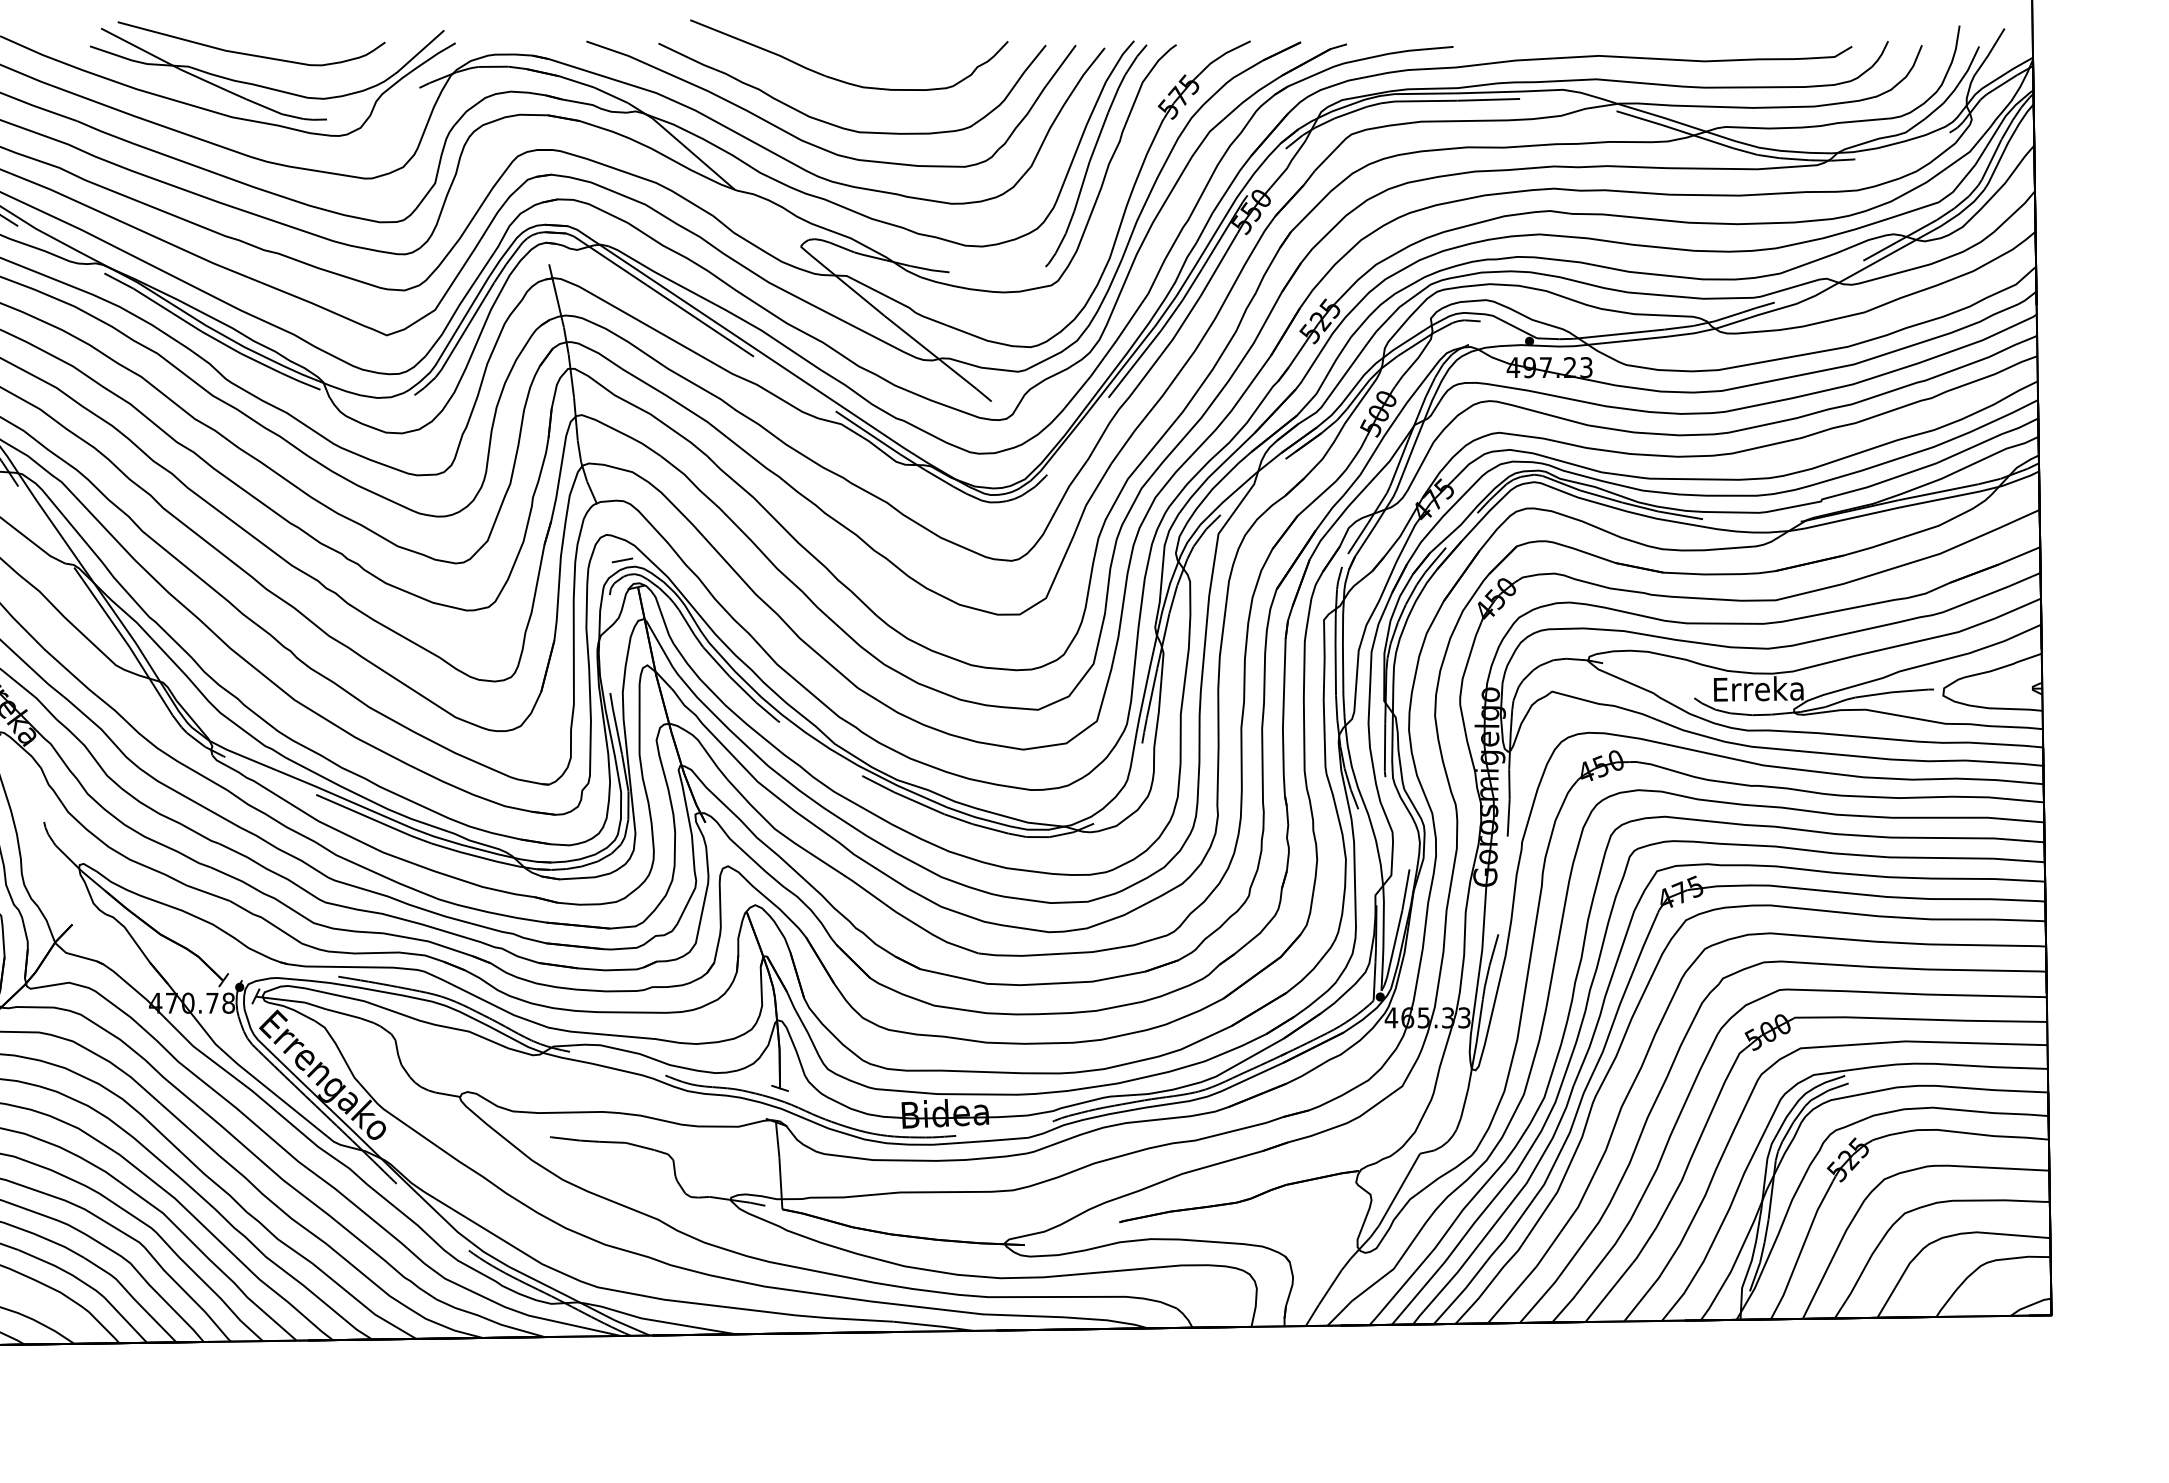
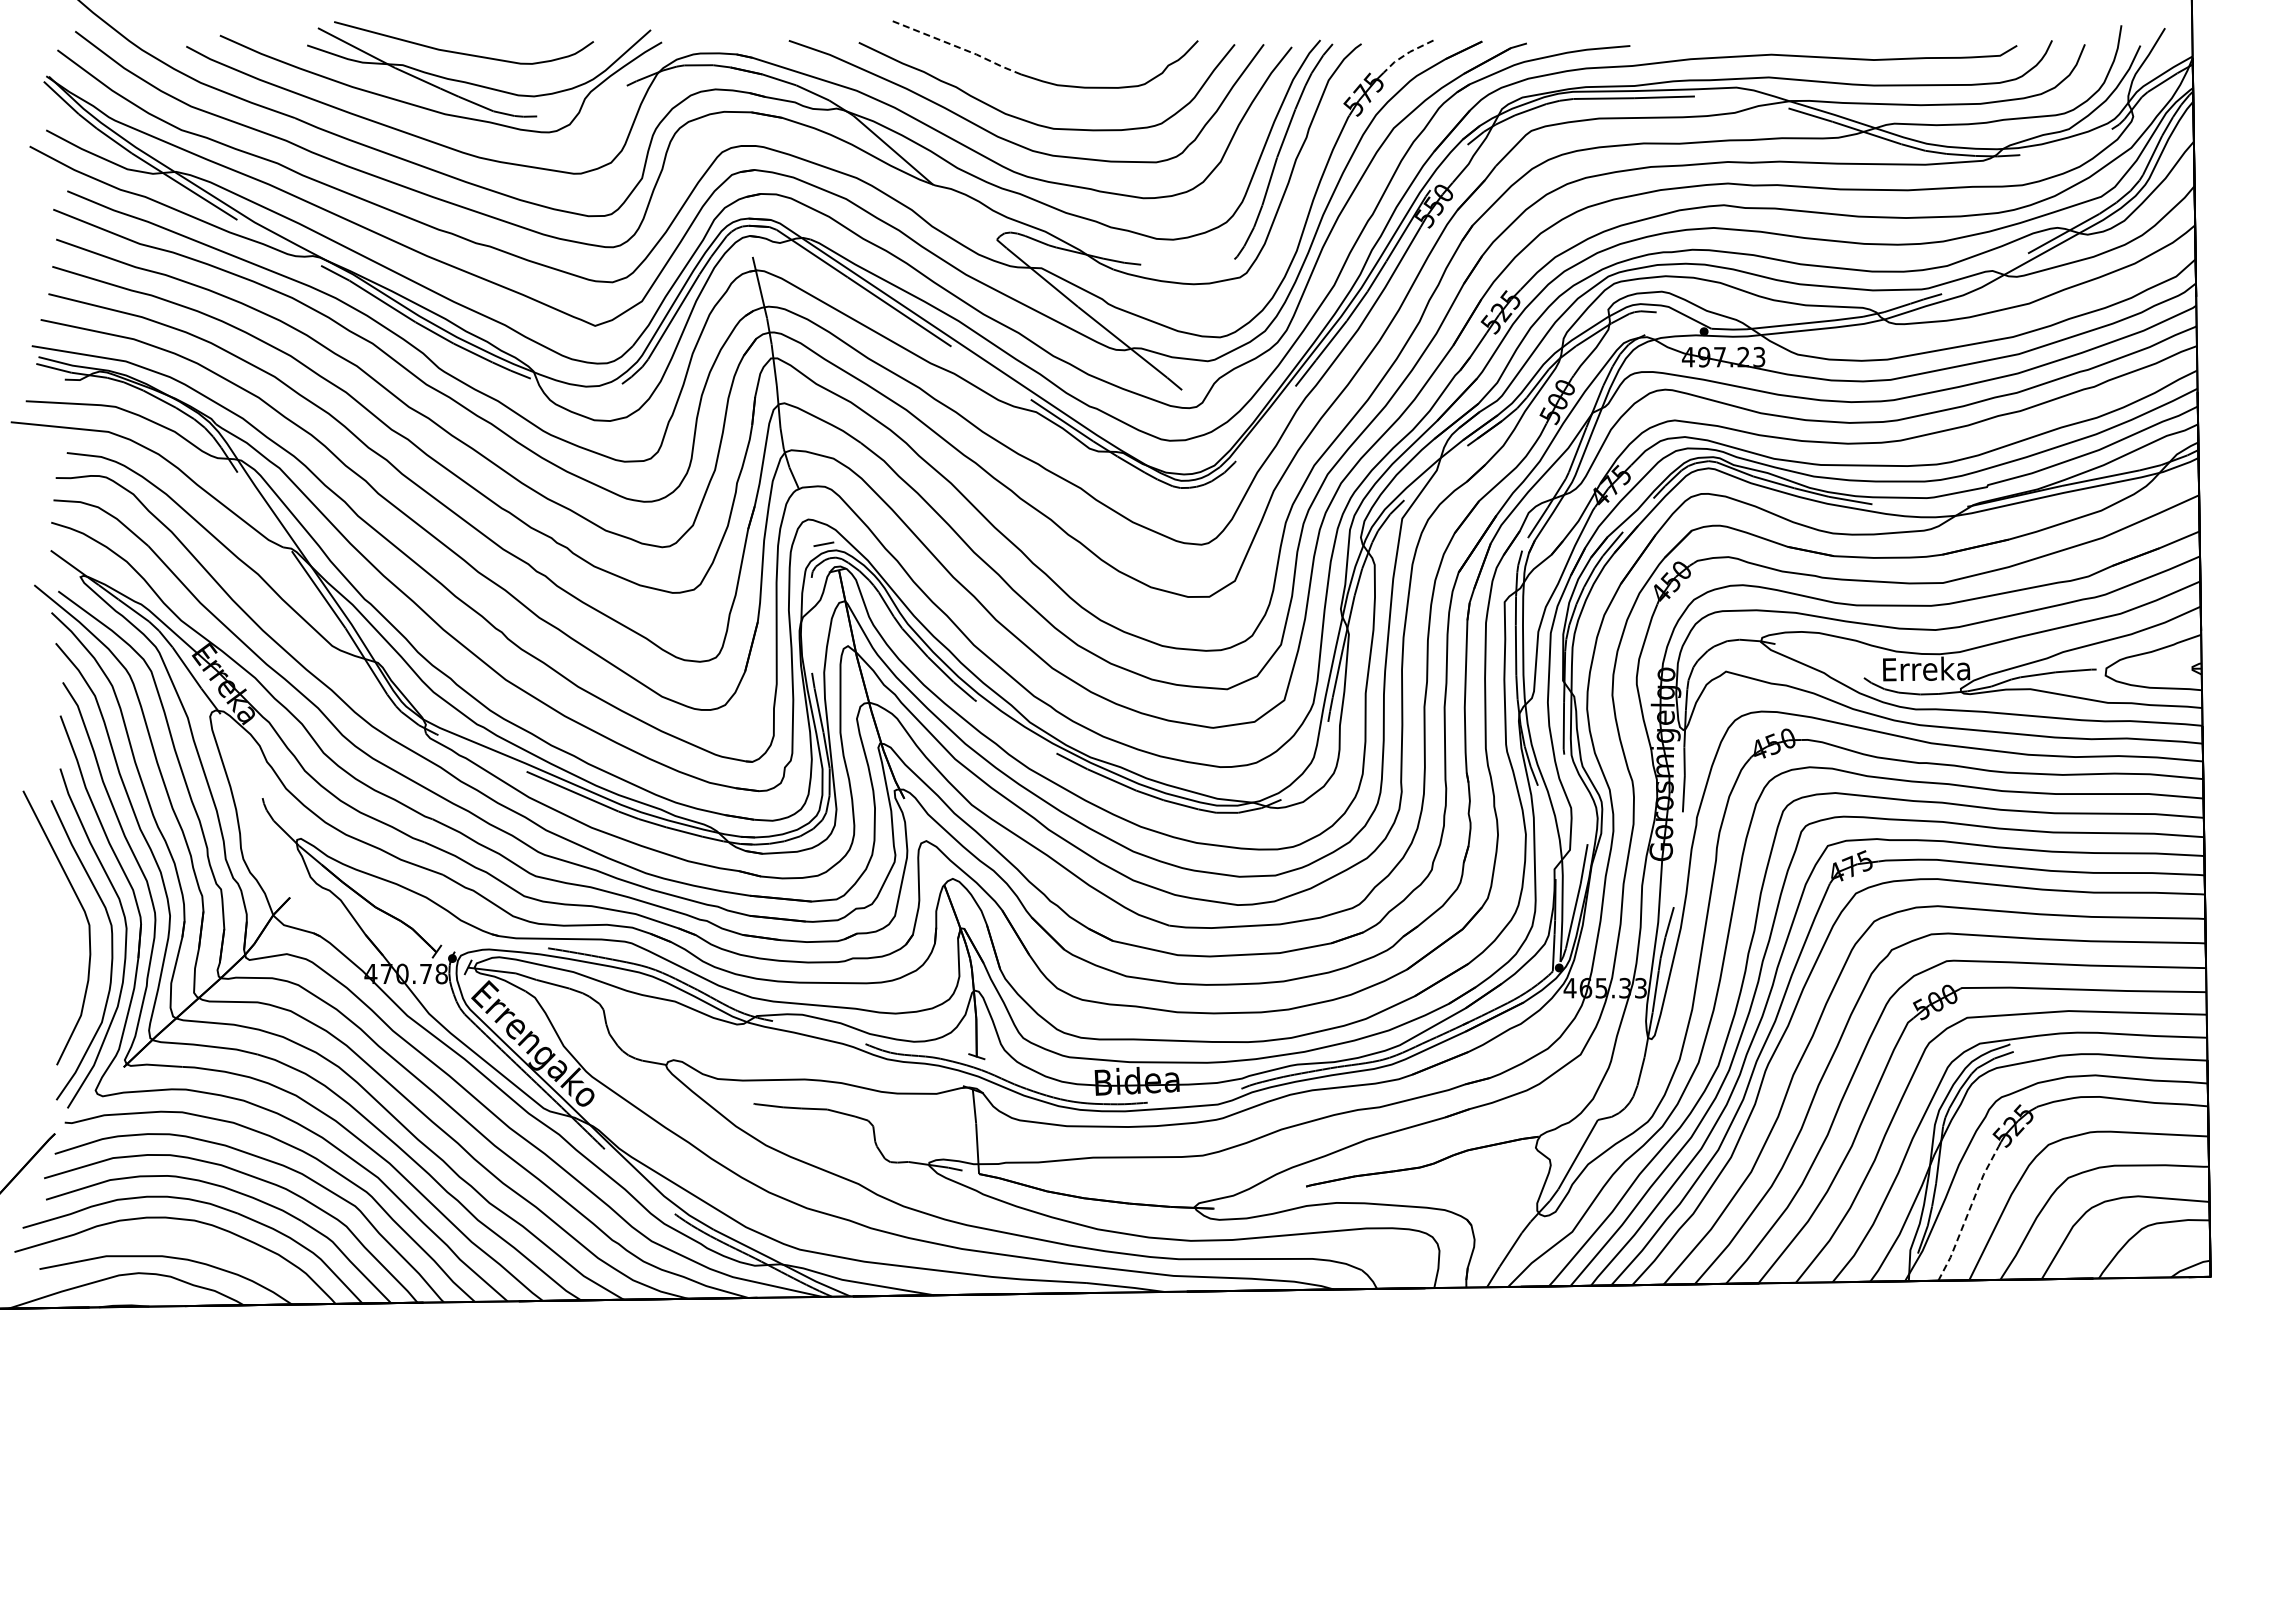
line: (759, 47) -> (956, 46), solid -> dashed
line: (1222, 55) -> (1406, 54), solid -> dashed
line: (1802, 1250) -> (1968, 1213), solid -> dashed

